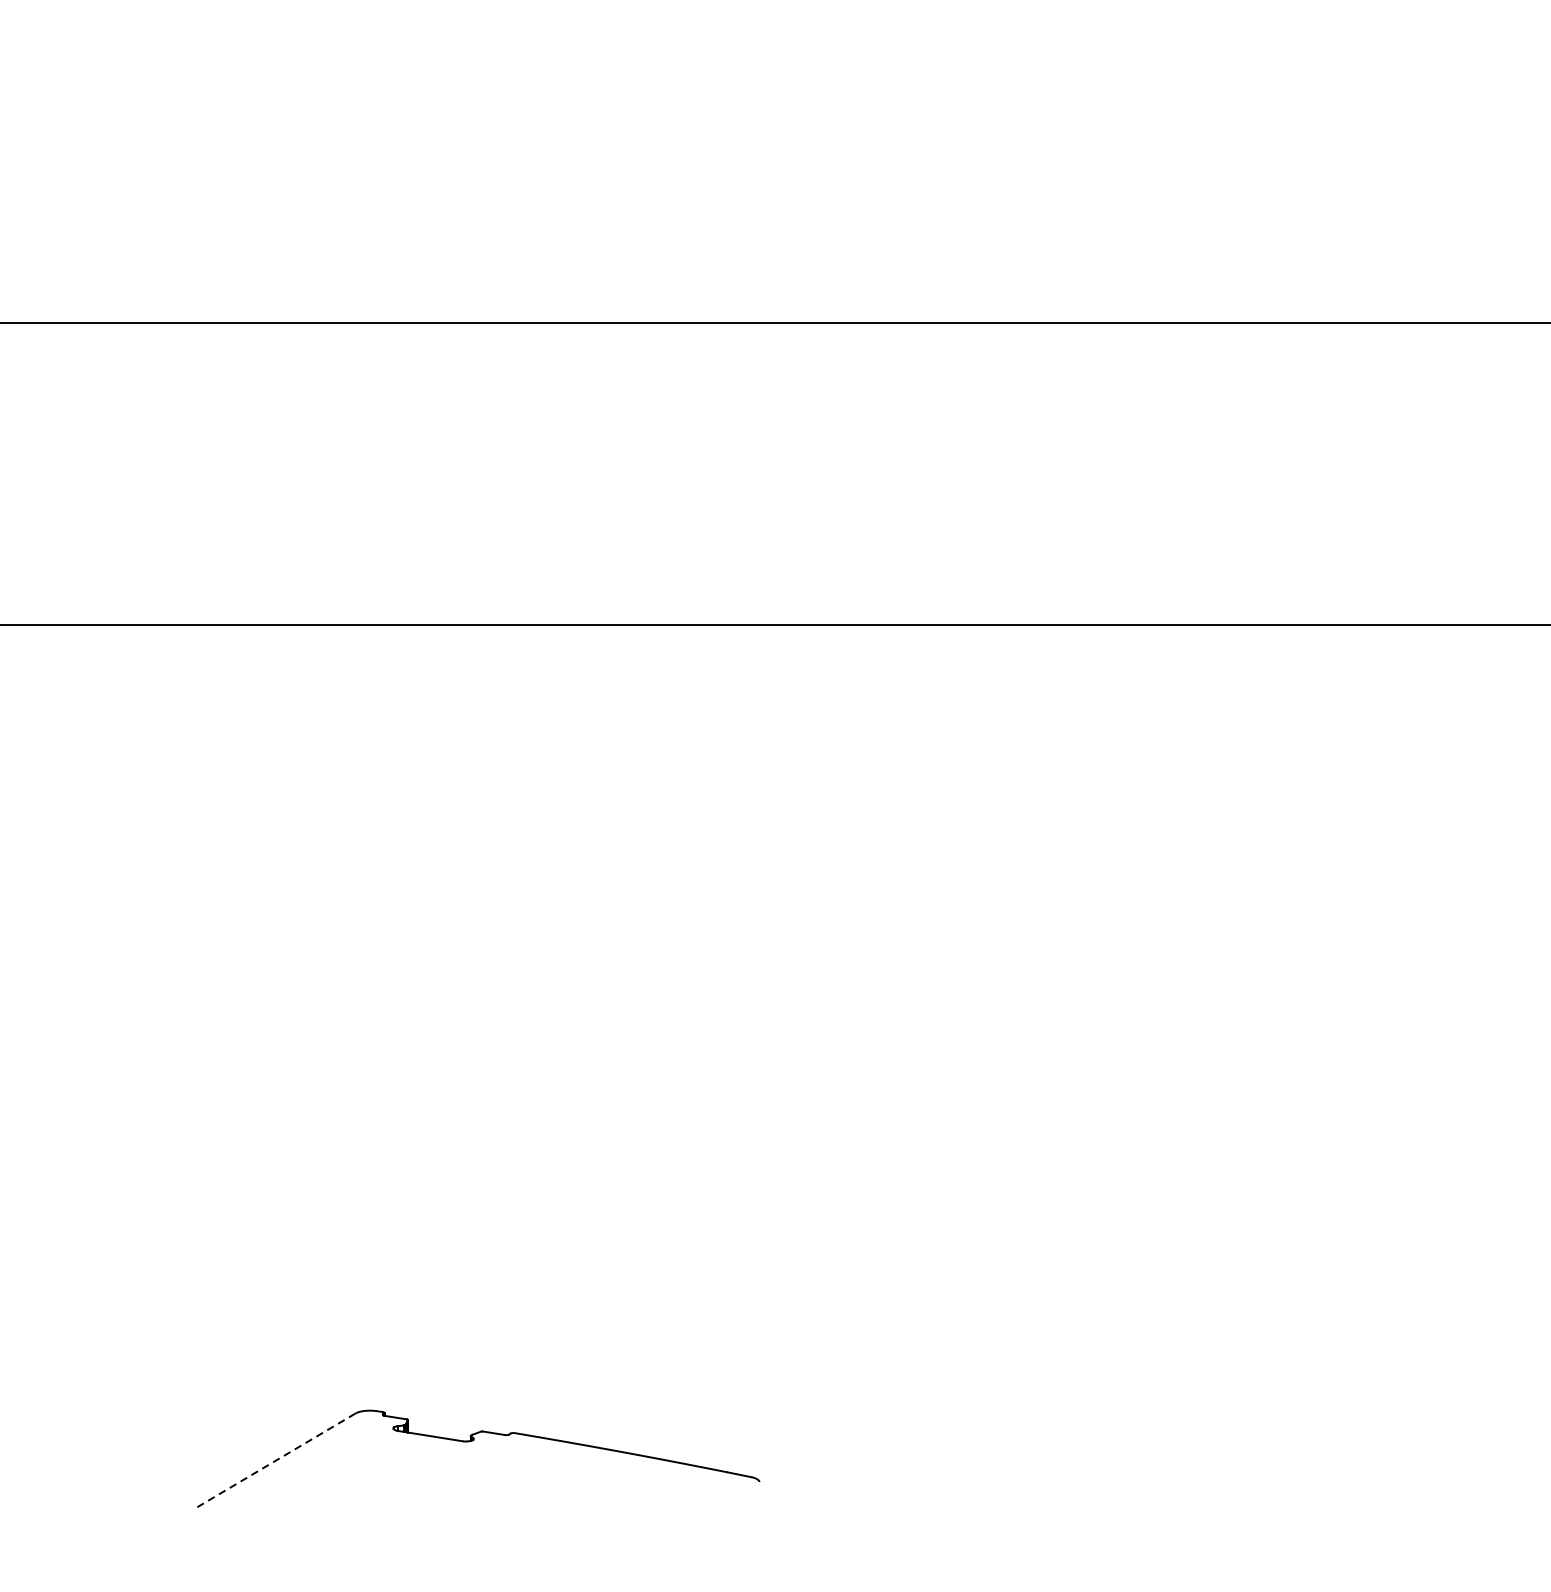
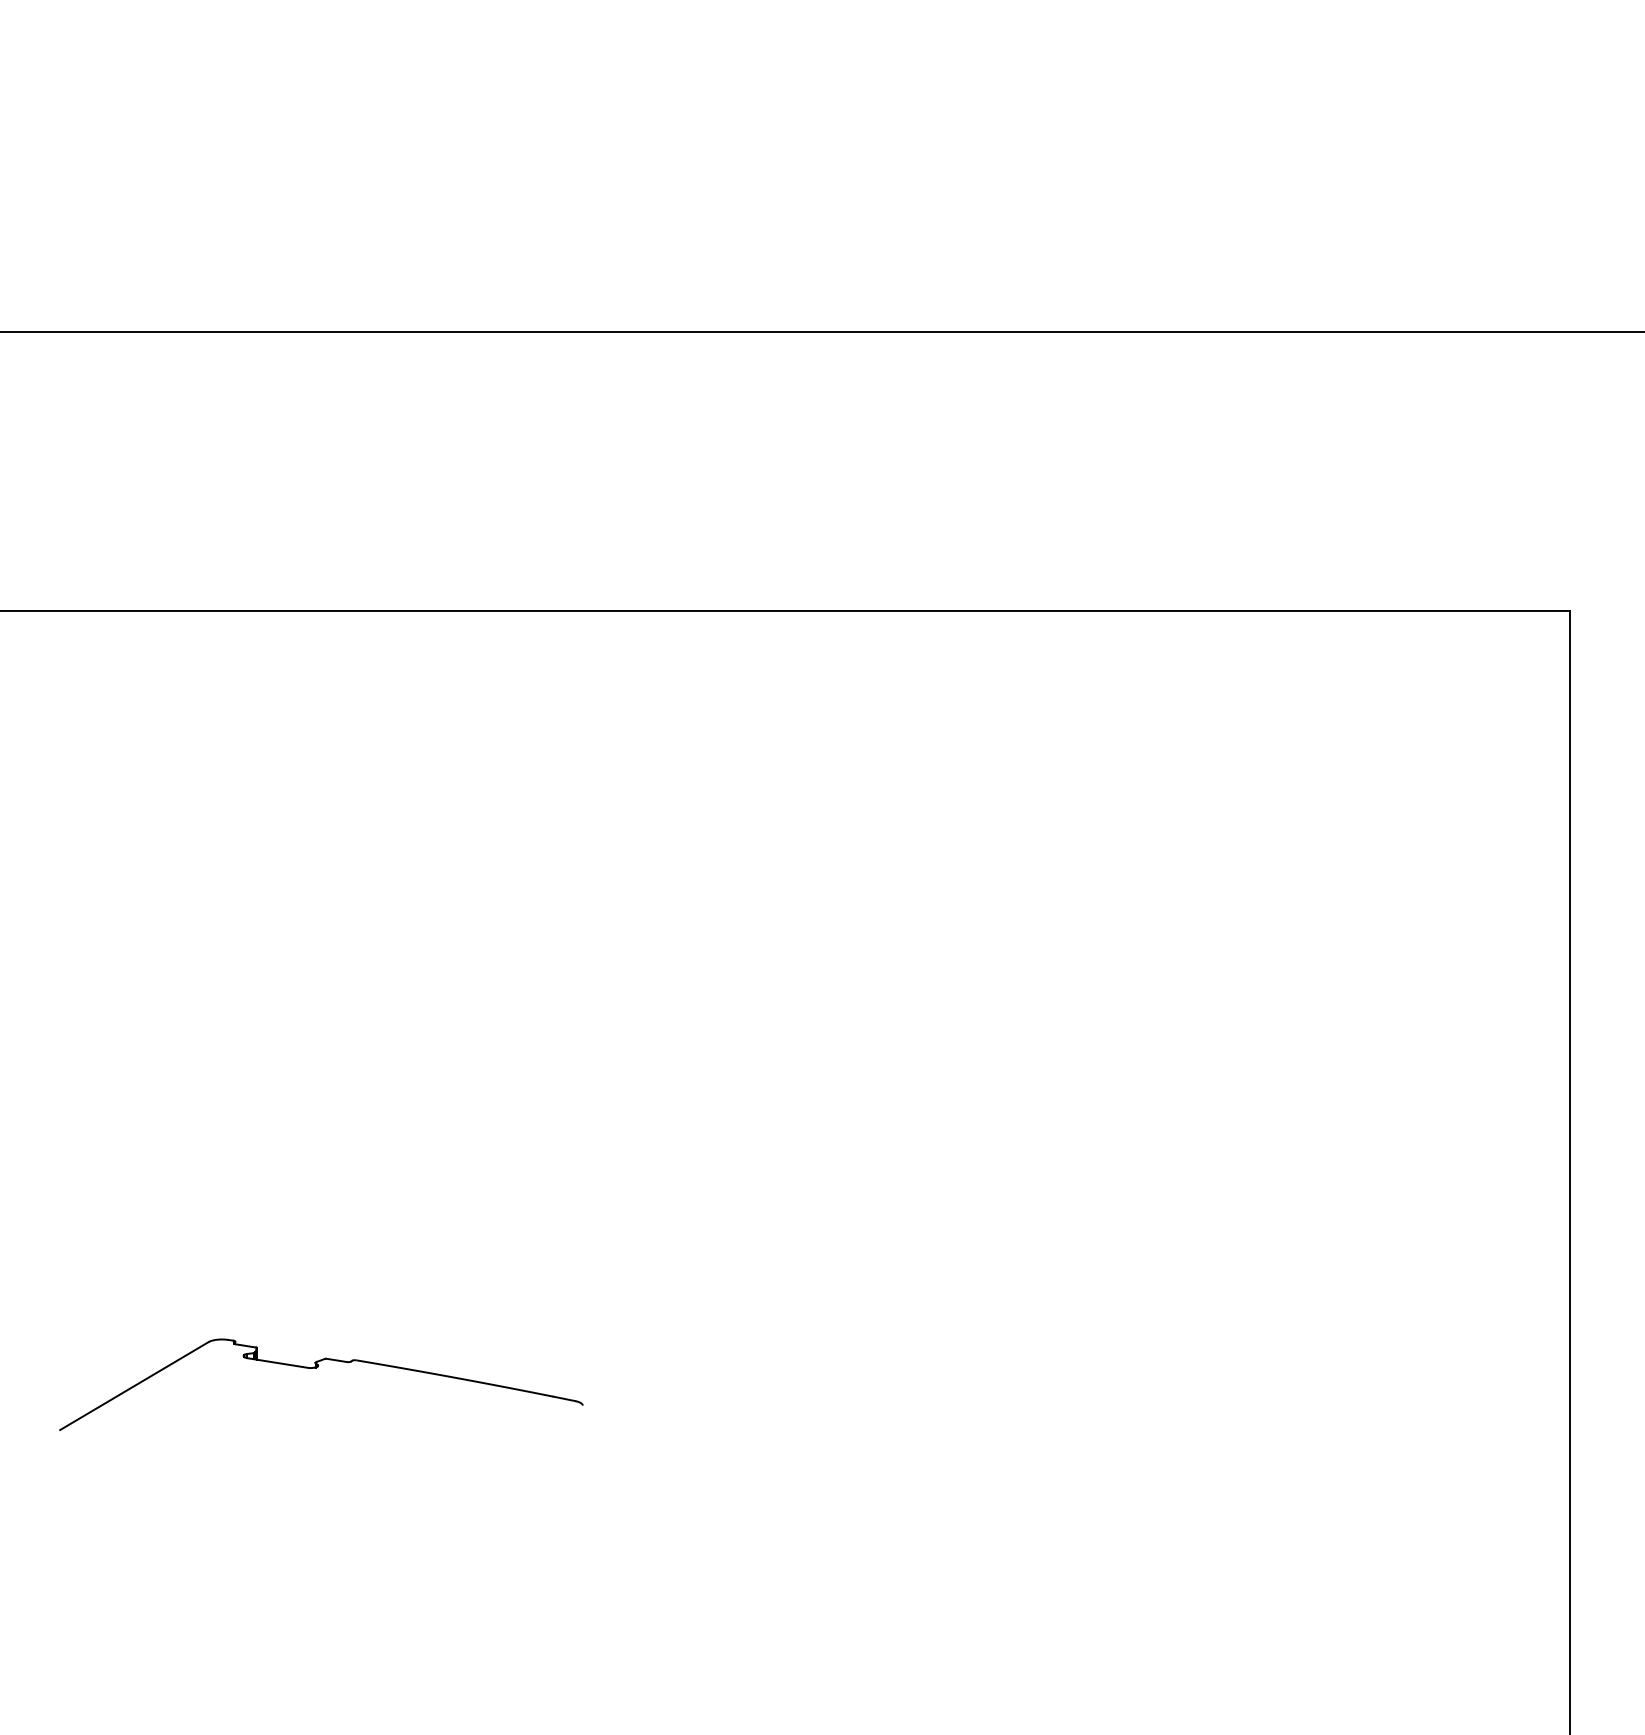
line: (274, 1461) -> (133, 1386), dashed -> solid

